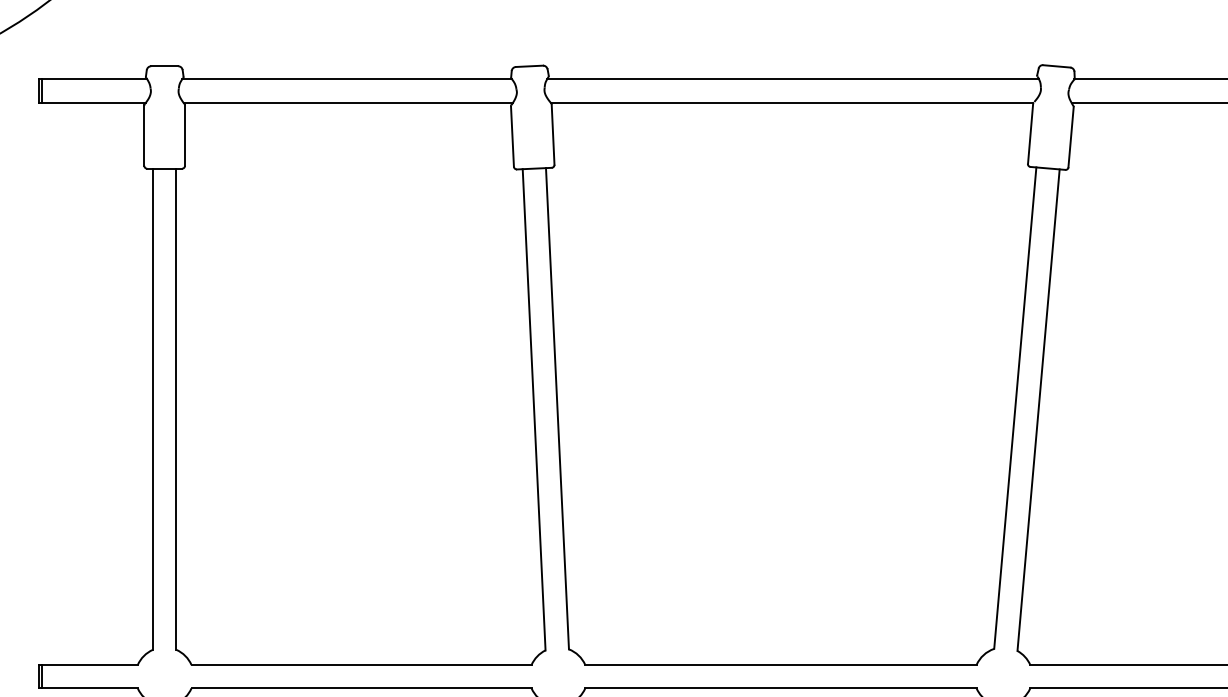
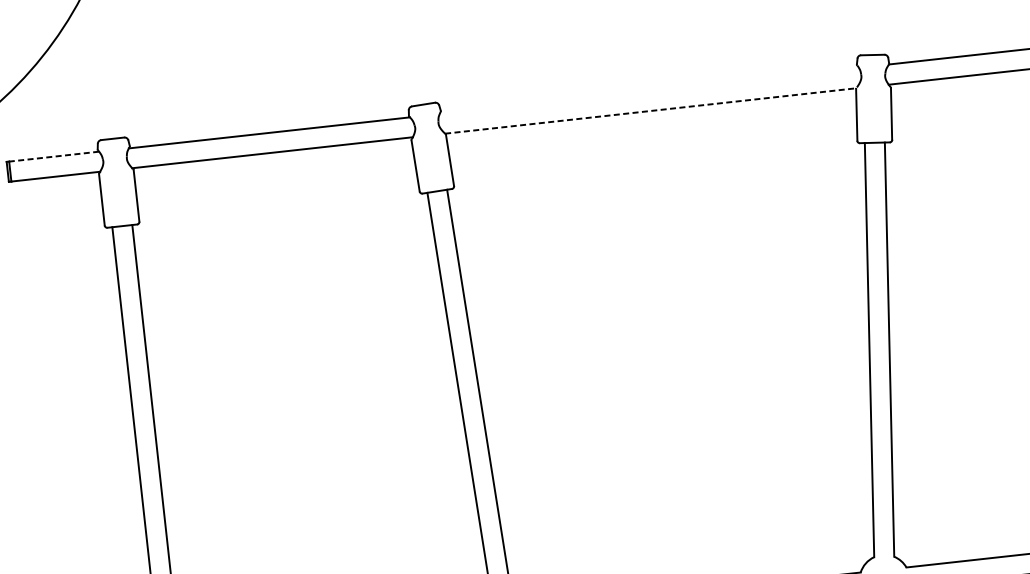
line: (94, 79) -> (54, 156), solid -> dashed
line: (793, 79) -> (649, 90), removed
line: (792, 102) -> (650, 110), solid -> dashed

